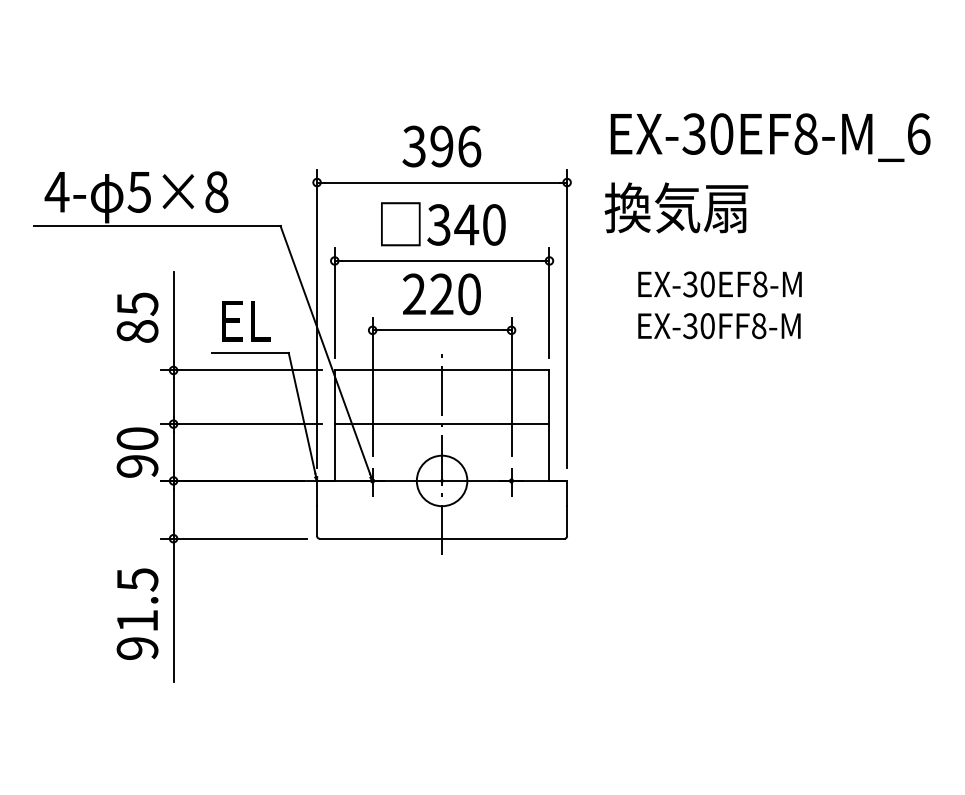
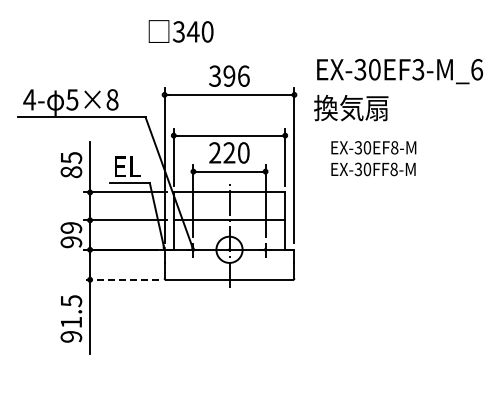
text: (806, 133) -> (418, 69), EX-30EF8-M_6 -> EX-30EF3-M_6
text: (442, 224) -> (180, 31), moved
text: (137, 437) -> (71, 227), 90 -> 99
line: (234, 538) -> (121, 279), solid -> dashed

